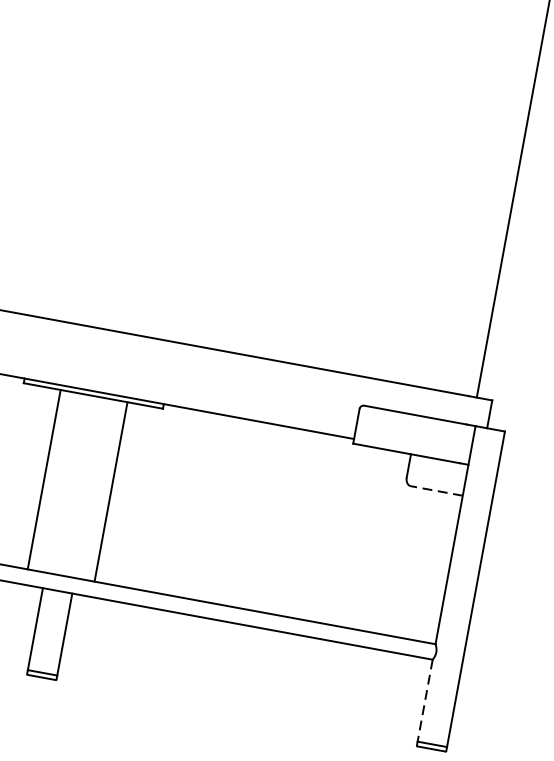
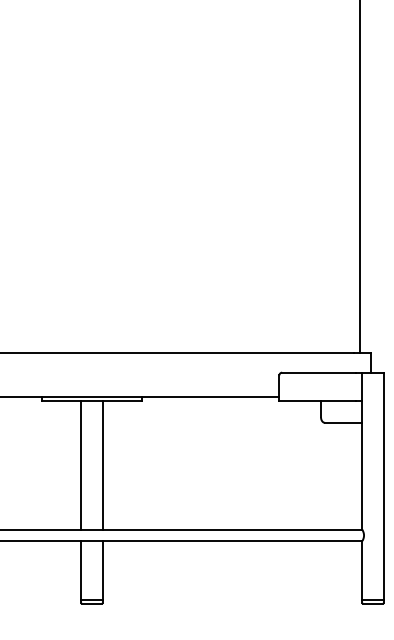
line: (44, 478) -> (81, 464), moved
line: (111, 490) -> (102, 464), moved
line: (436, 490) -> (343, 422), dashed -> solid
line: (425, 700) -> (362, 570), dashed -> solid

